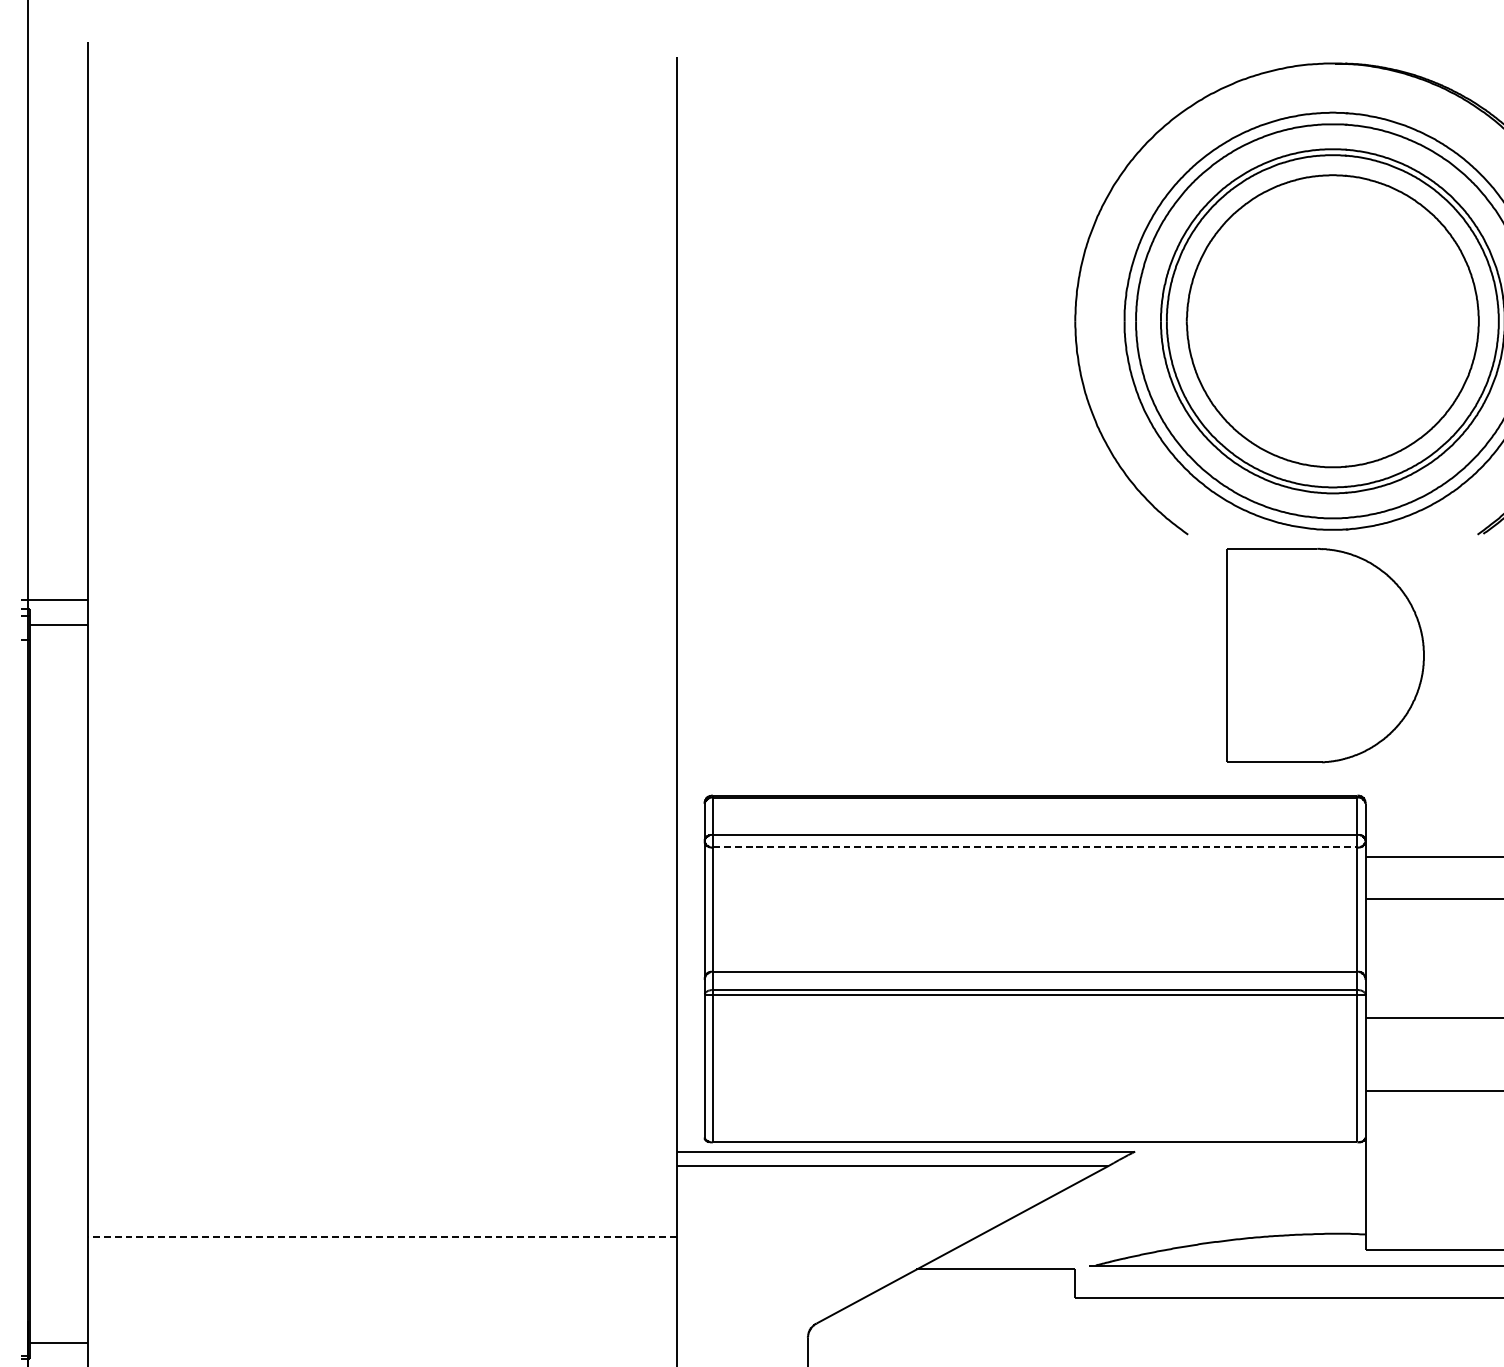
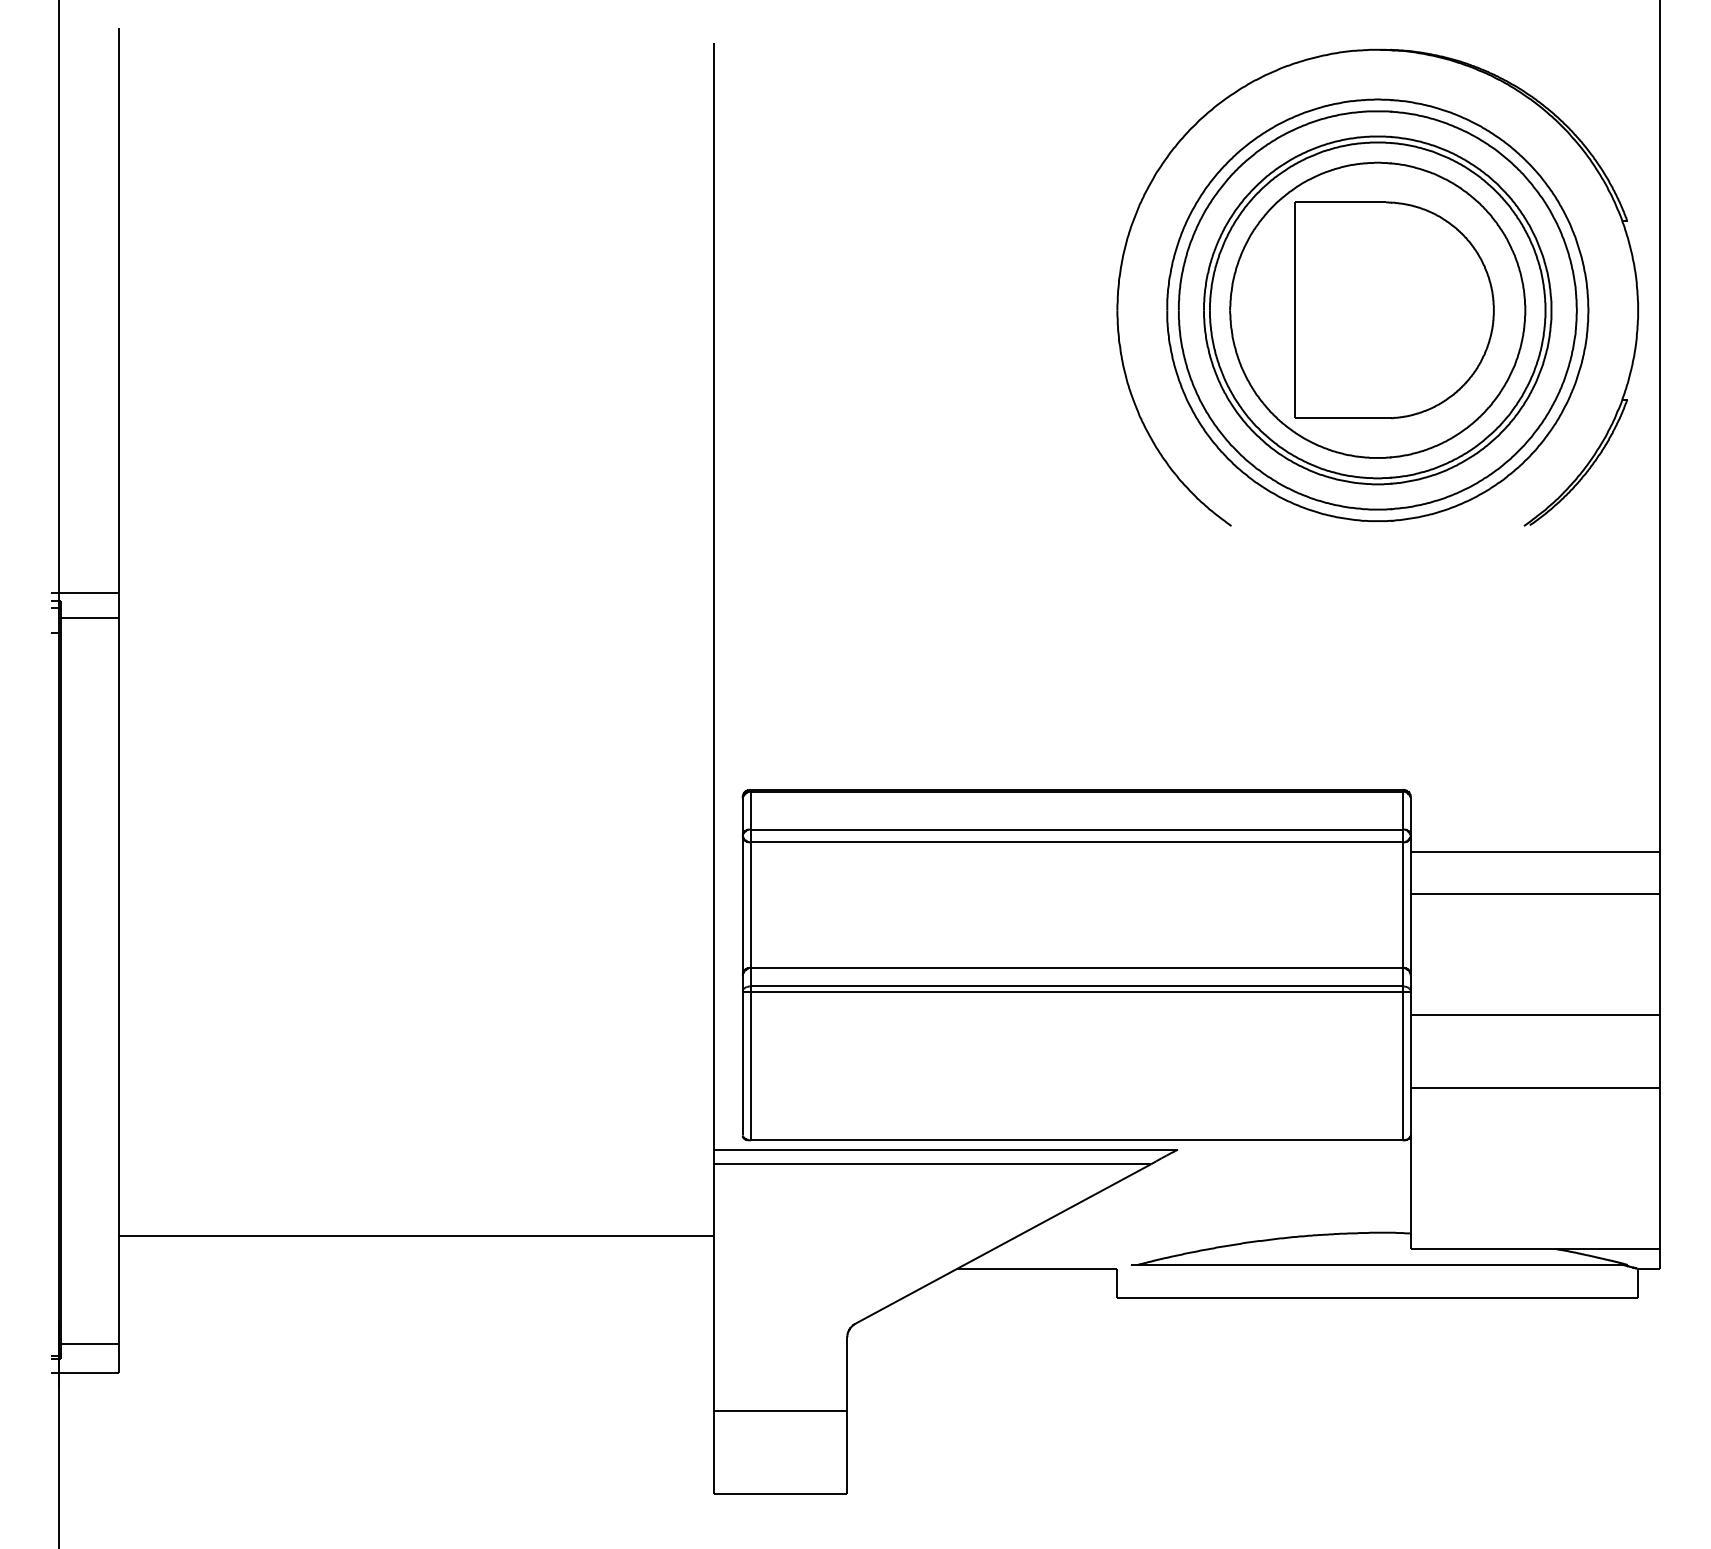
part: (1325, 655) -> (1394, 310), moved
line: (1034, 847) -> (1076, 842), dashed -> solid
line: (381, 1236) -> (416, 1235), dashed -> solid

